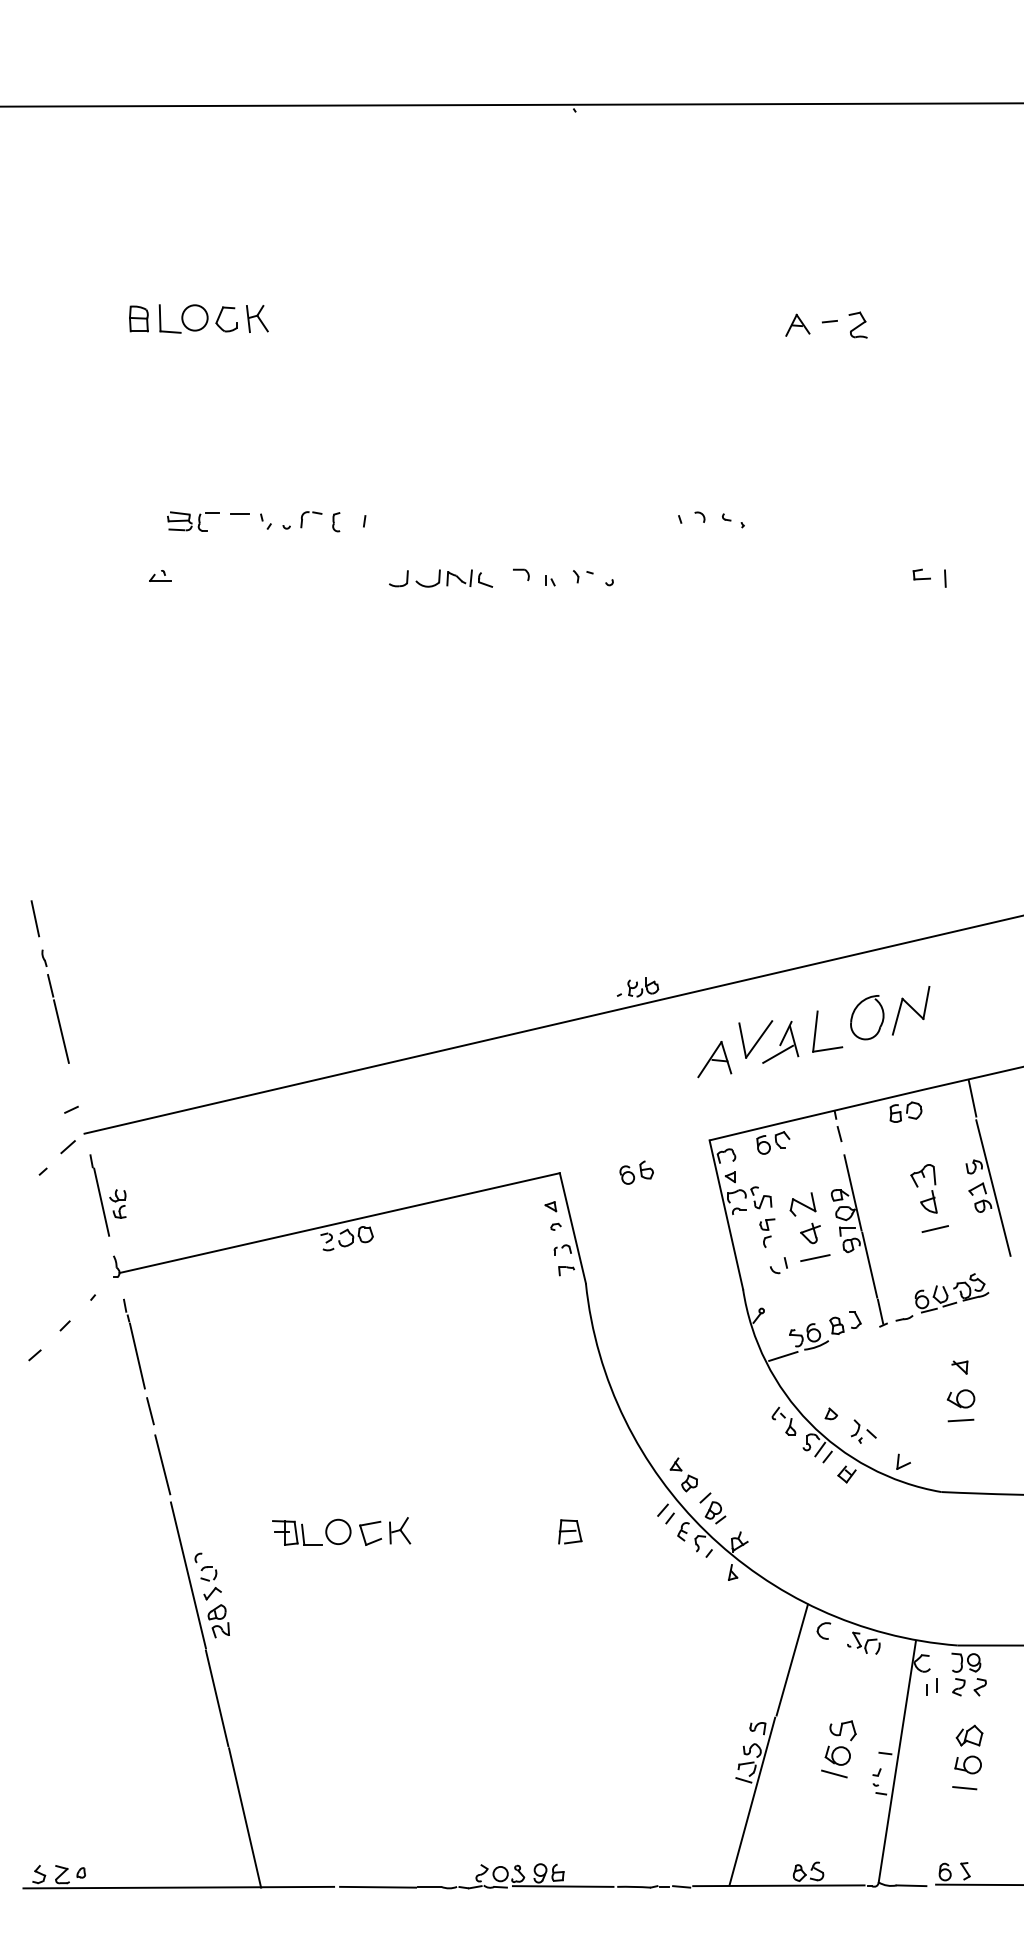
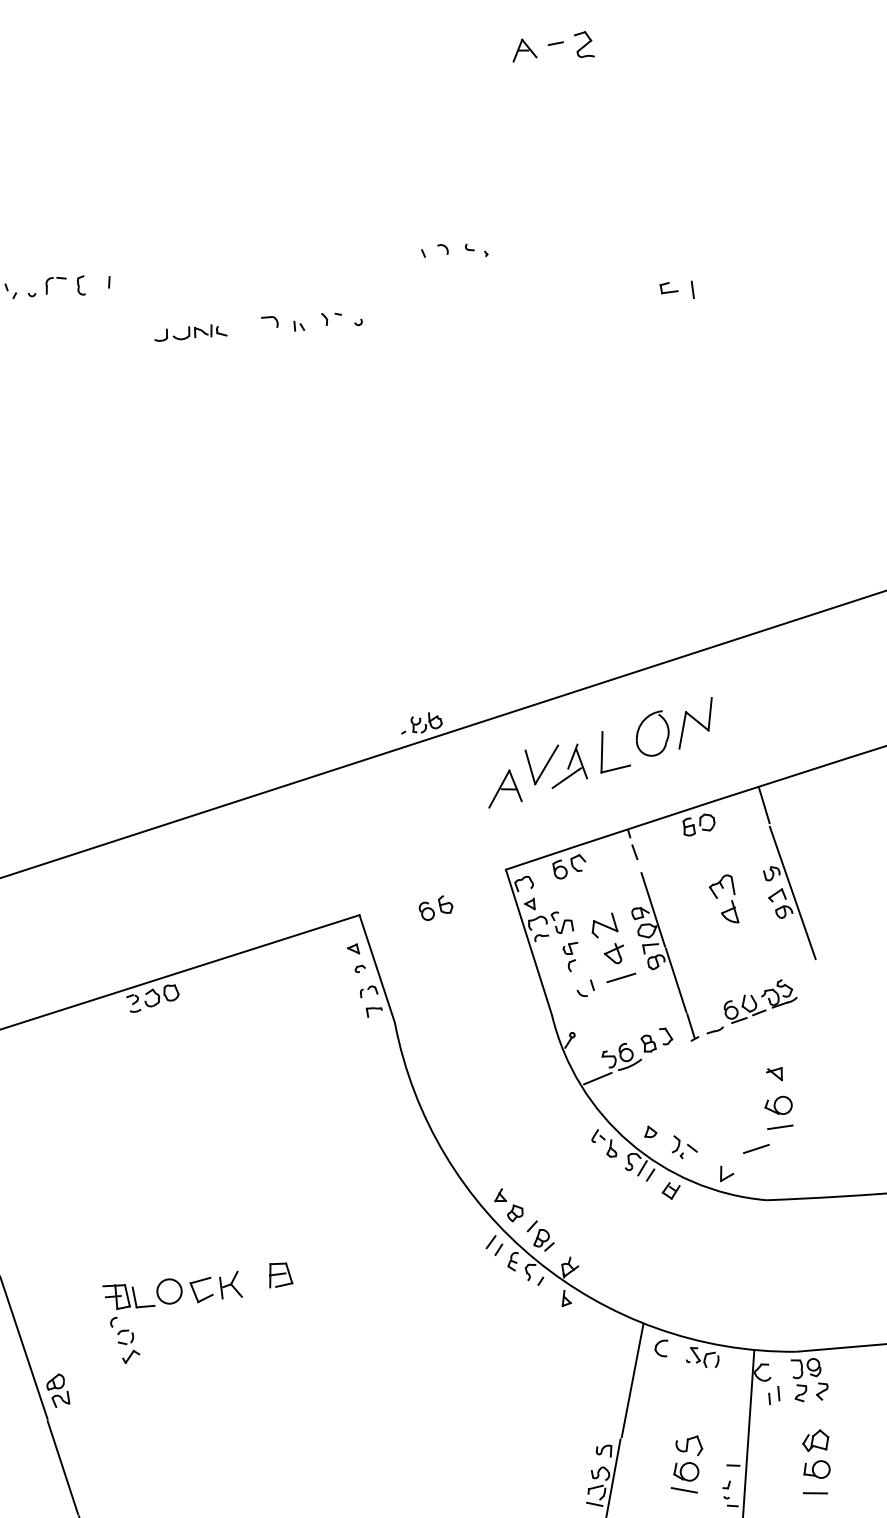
part: (441, 578) -> (190, 332), size x0.7
line: (934, 1228) -> (755, 1148), moved
part: (570, 1531) -> (280, 1274), moved
part: (207, 1576) -> (124, 1340), moved

